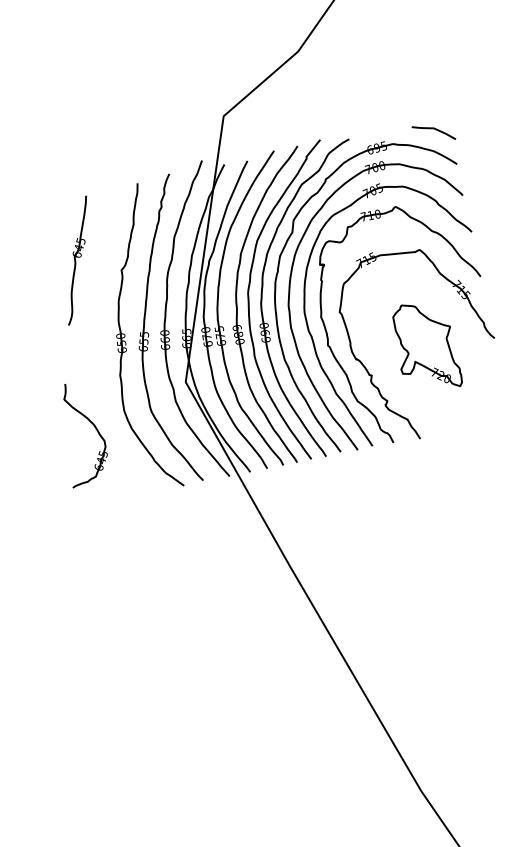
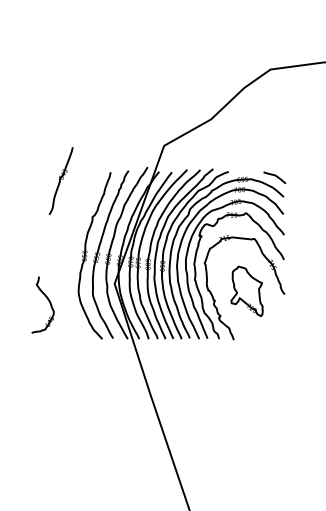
part: (76, 259) -> (60, 180), moved
part: (91, 425) -> (48, 301), moved

